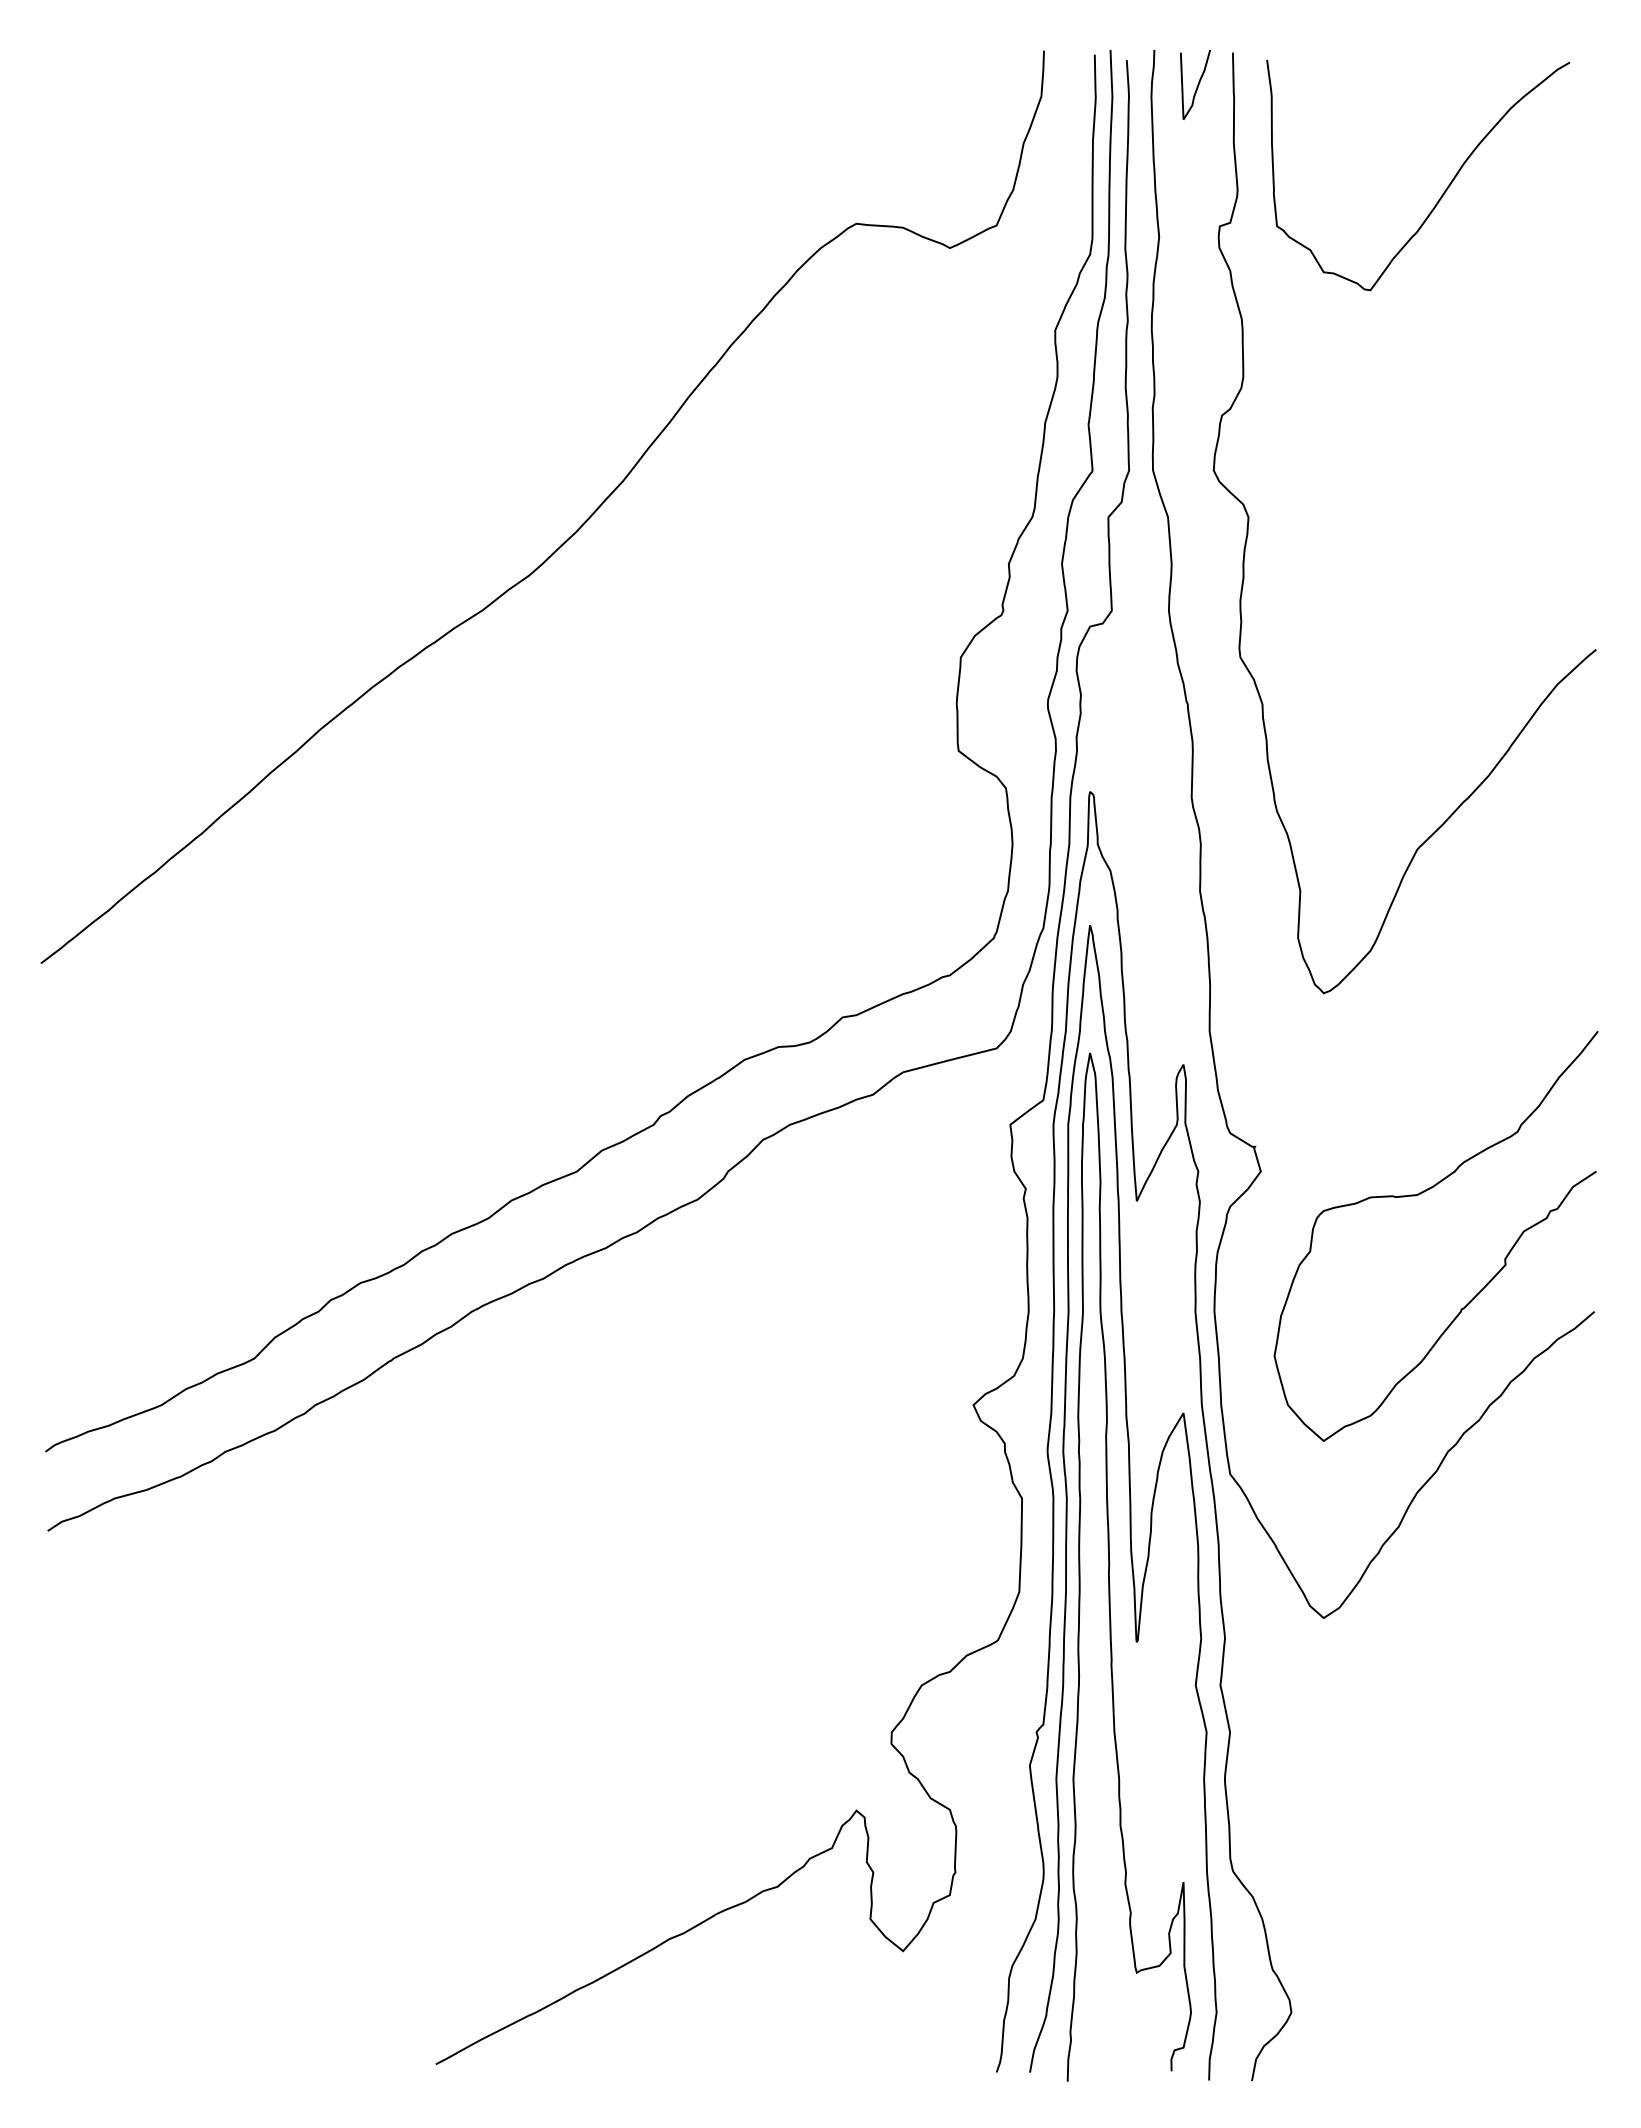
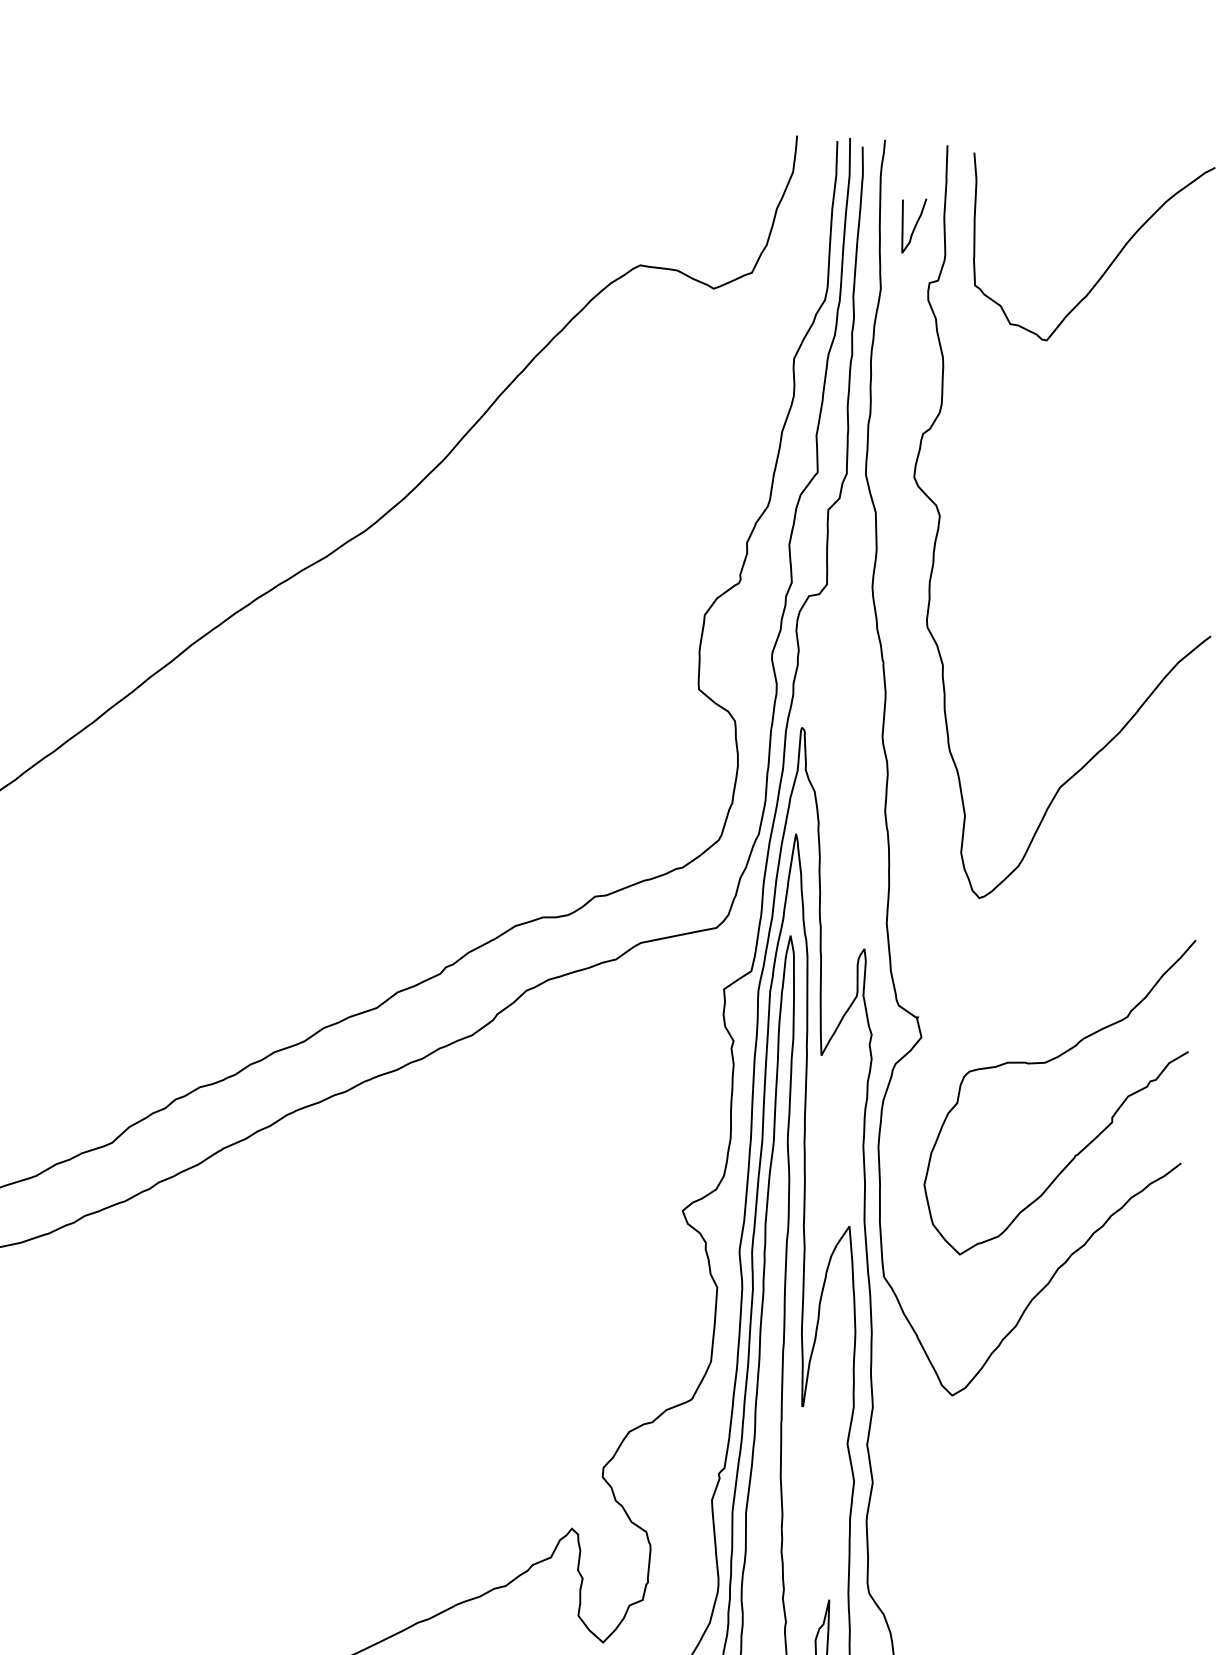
curve: (1197, 84) -> (914, 225), moved

